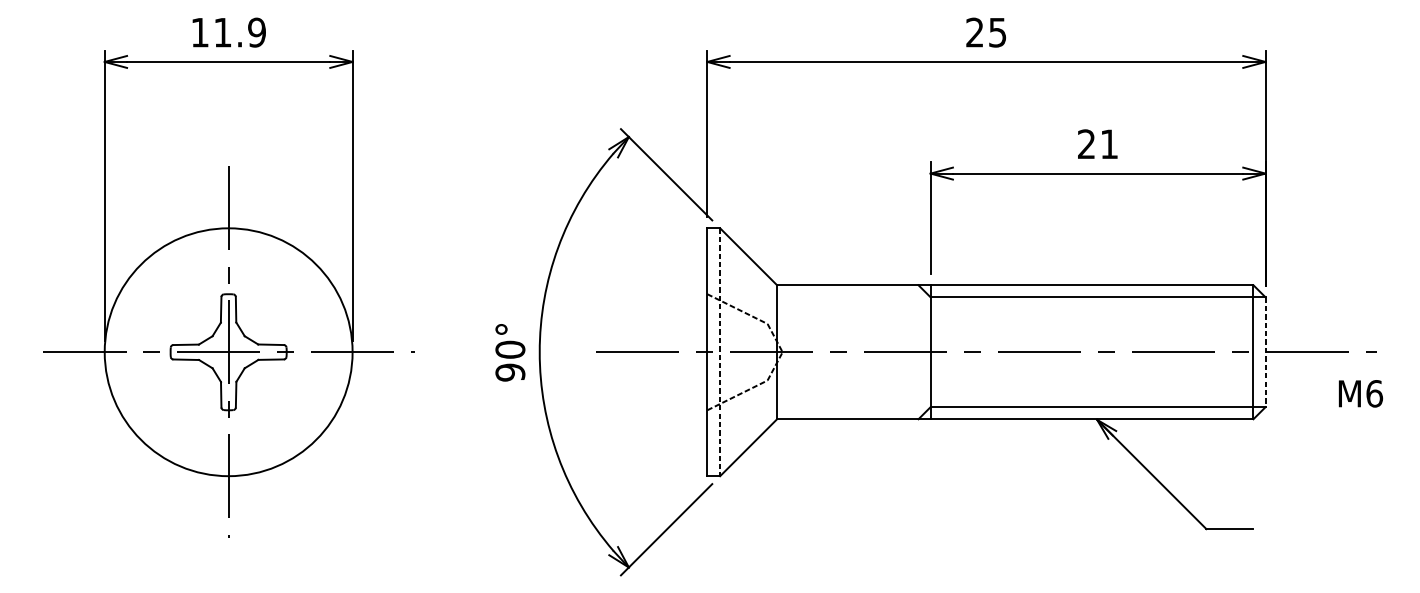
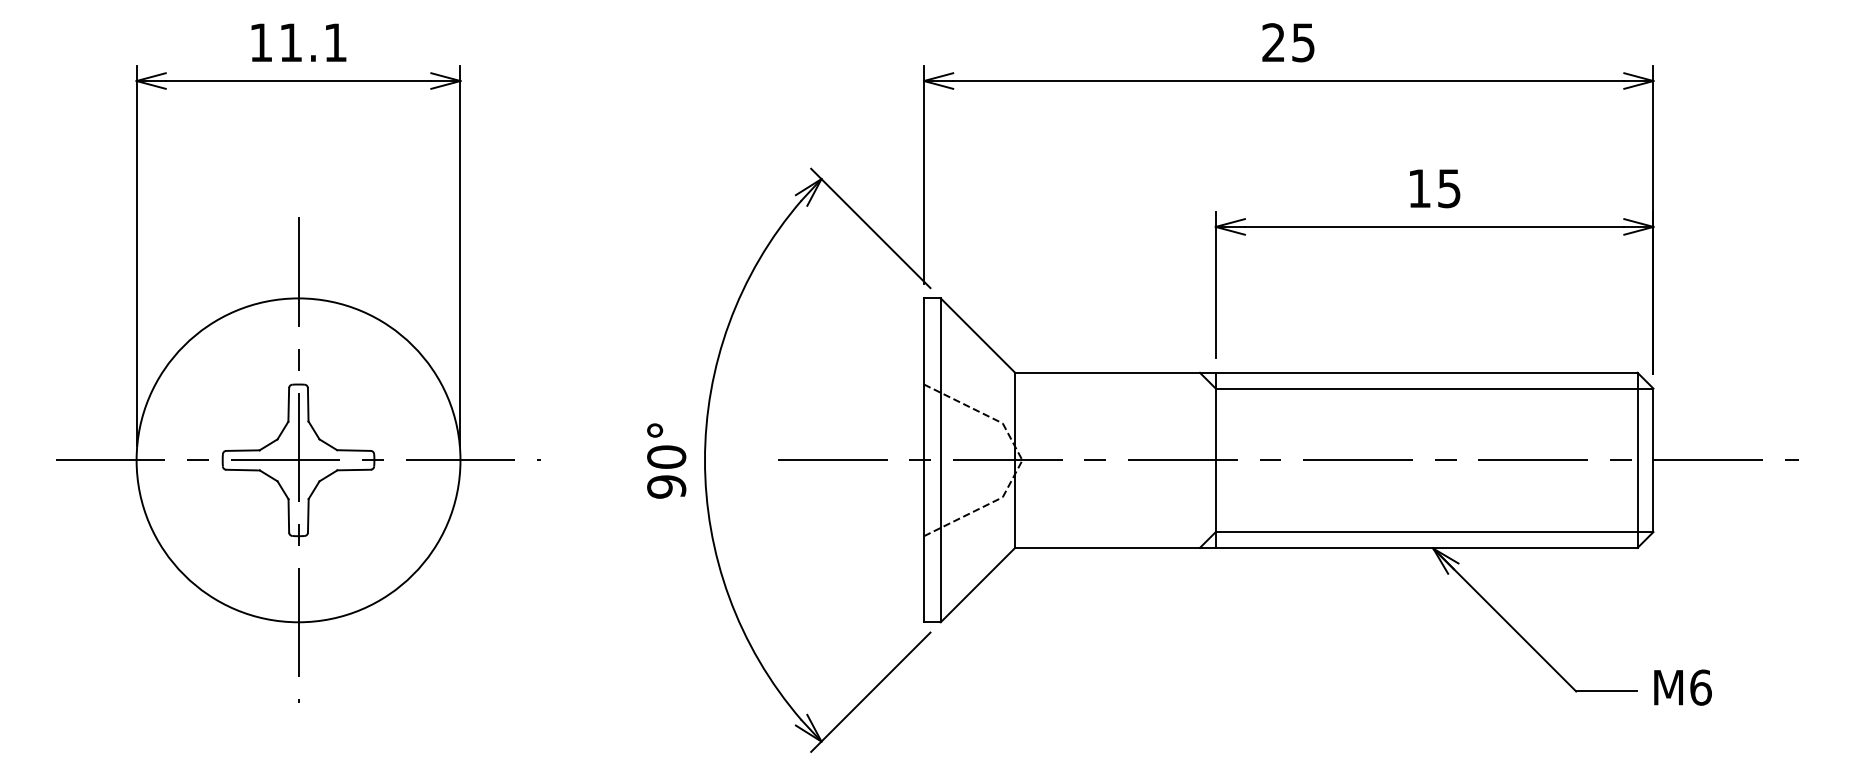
text: (256, 32) -> (335, 42), 11.9 -> 11.1
text: (1098, 144) -> (1434, 188), 21 -> 15
line: (719, 352) -> (940, 460), dashed -> solid
line: (1265, 352) -> (1653, 460), dashed -> solid
text: (1360, 393) -> (1682, 687), moved

